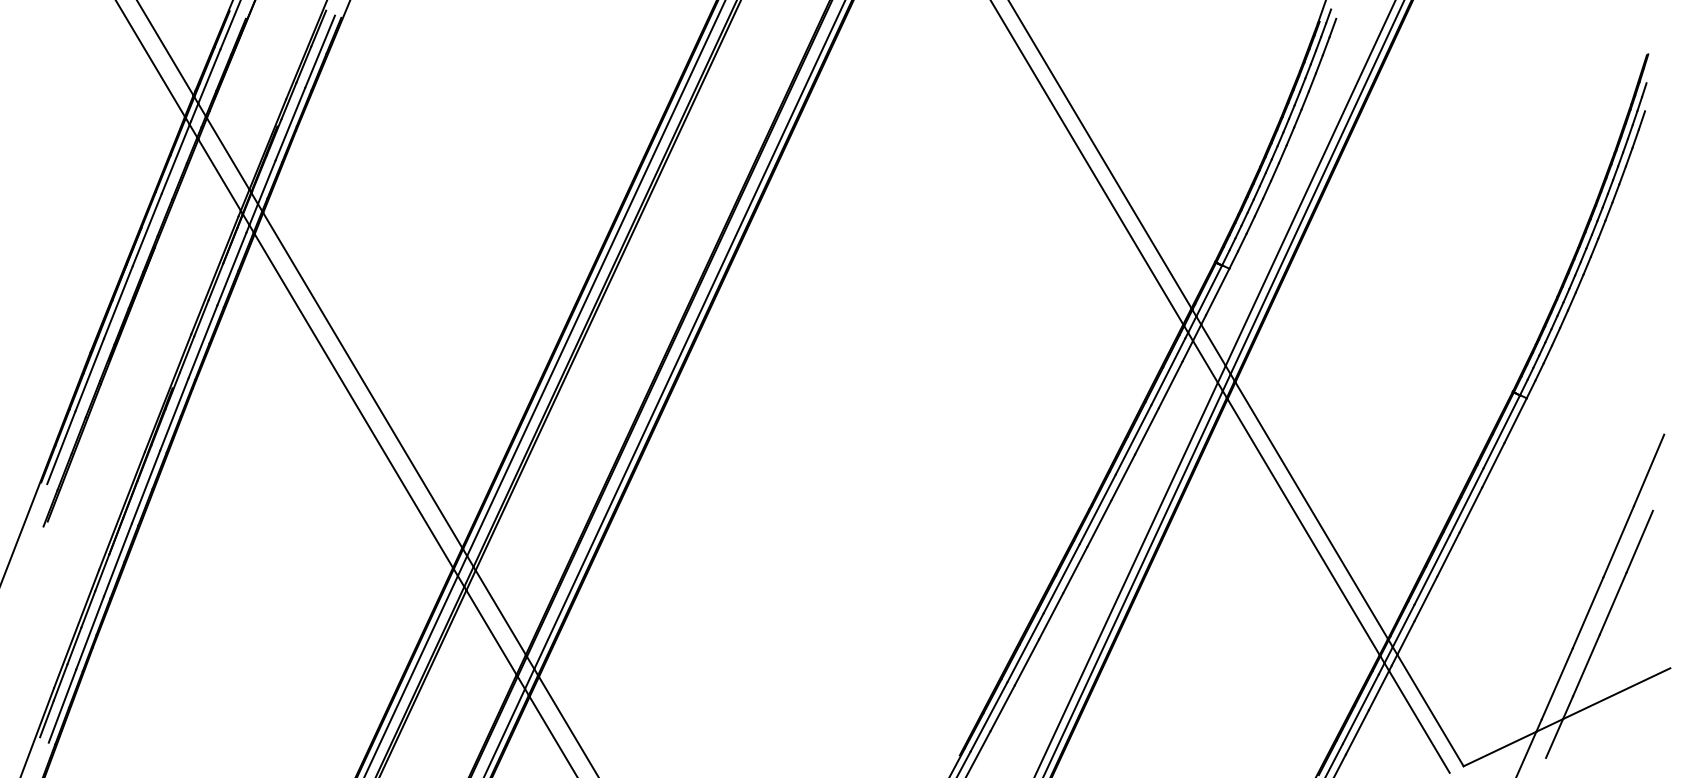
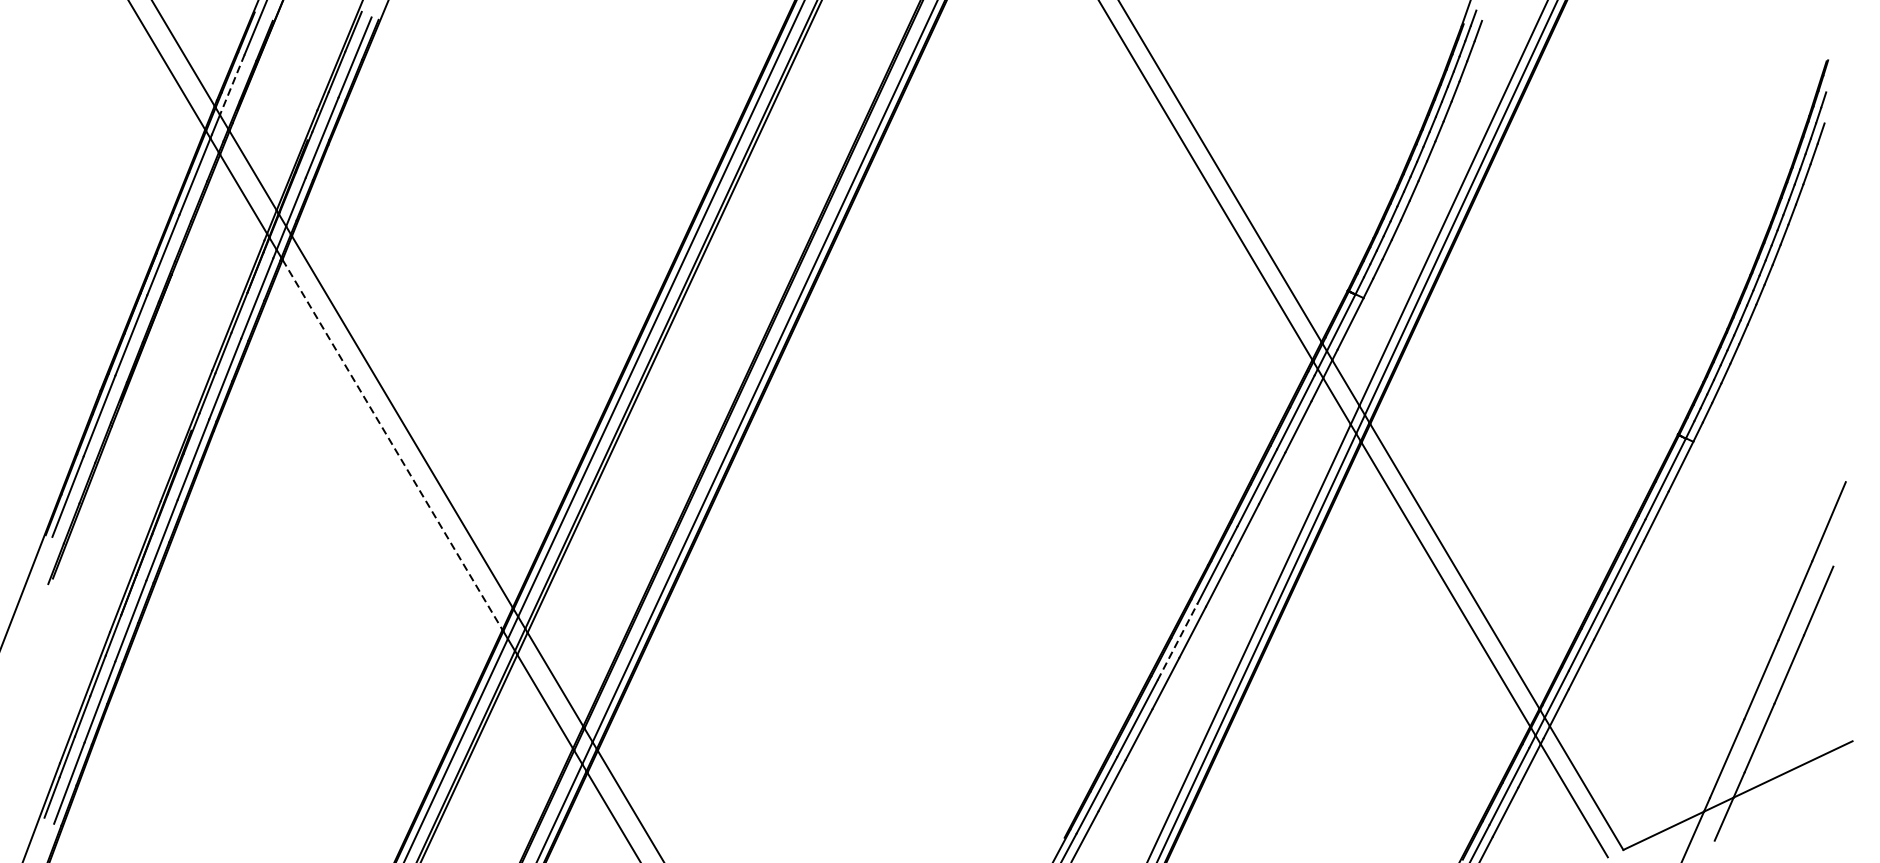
line: (209, 76) -> (232, 84), solid -> dashed
line: (354, 401) -> (393, 445), solid -> dashed
line: (1061, 578) -> (1177, 641), solid -> dashed

